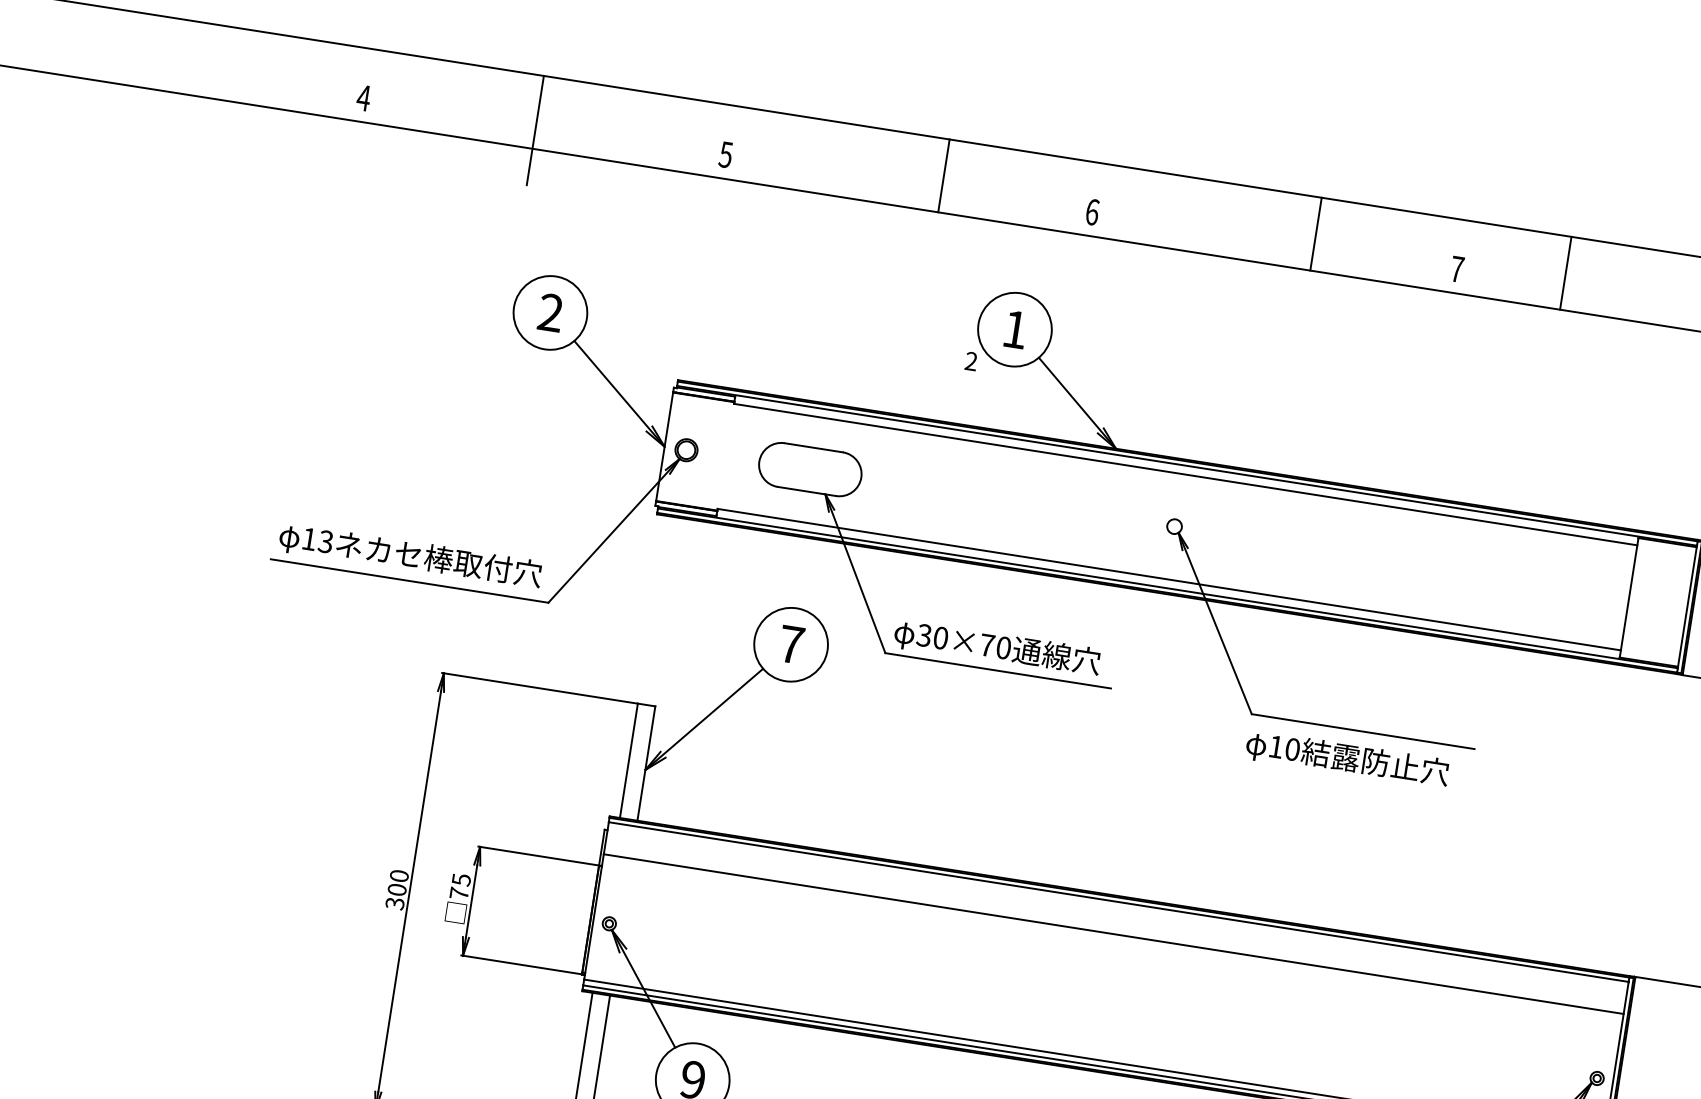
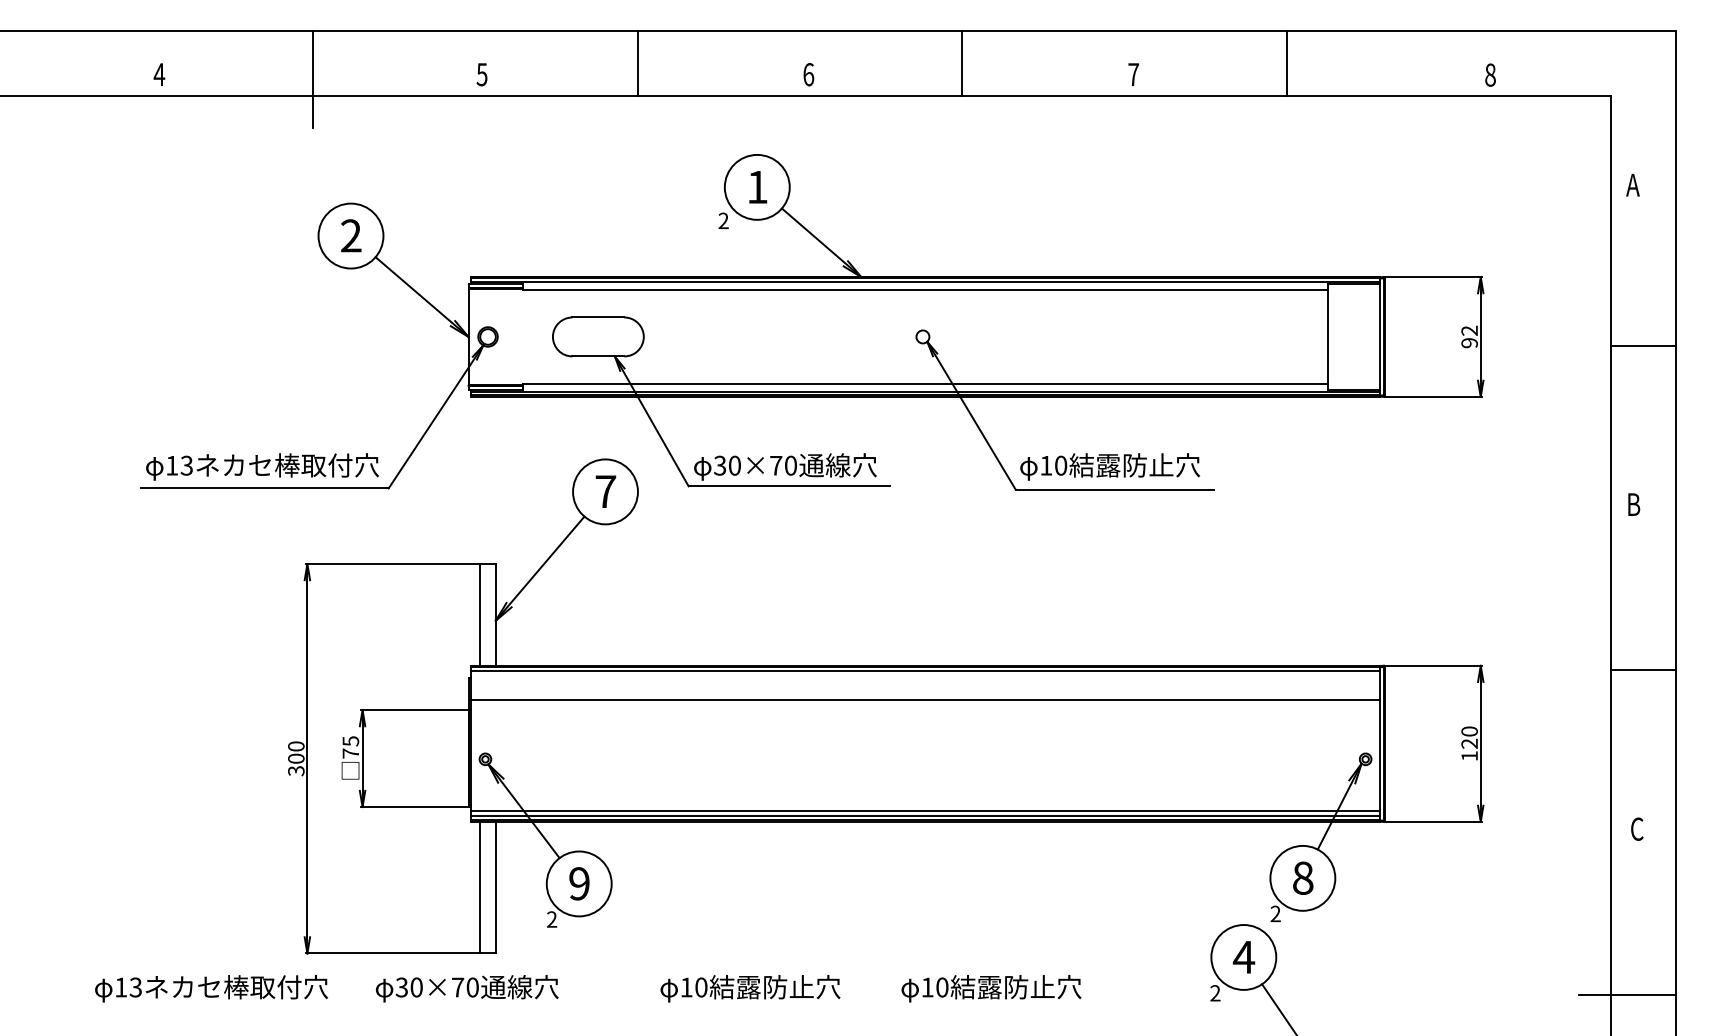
line: (943, 174) -> (637, 62), moved
line: (1316, 233) -> (962, 62), moved
line: (1565, 272) -> (1286, 62), moved
text: (1346, 758) -> (1109, 466), moved

